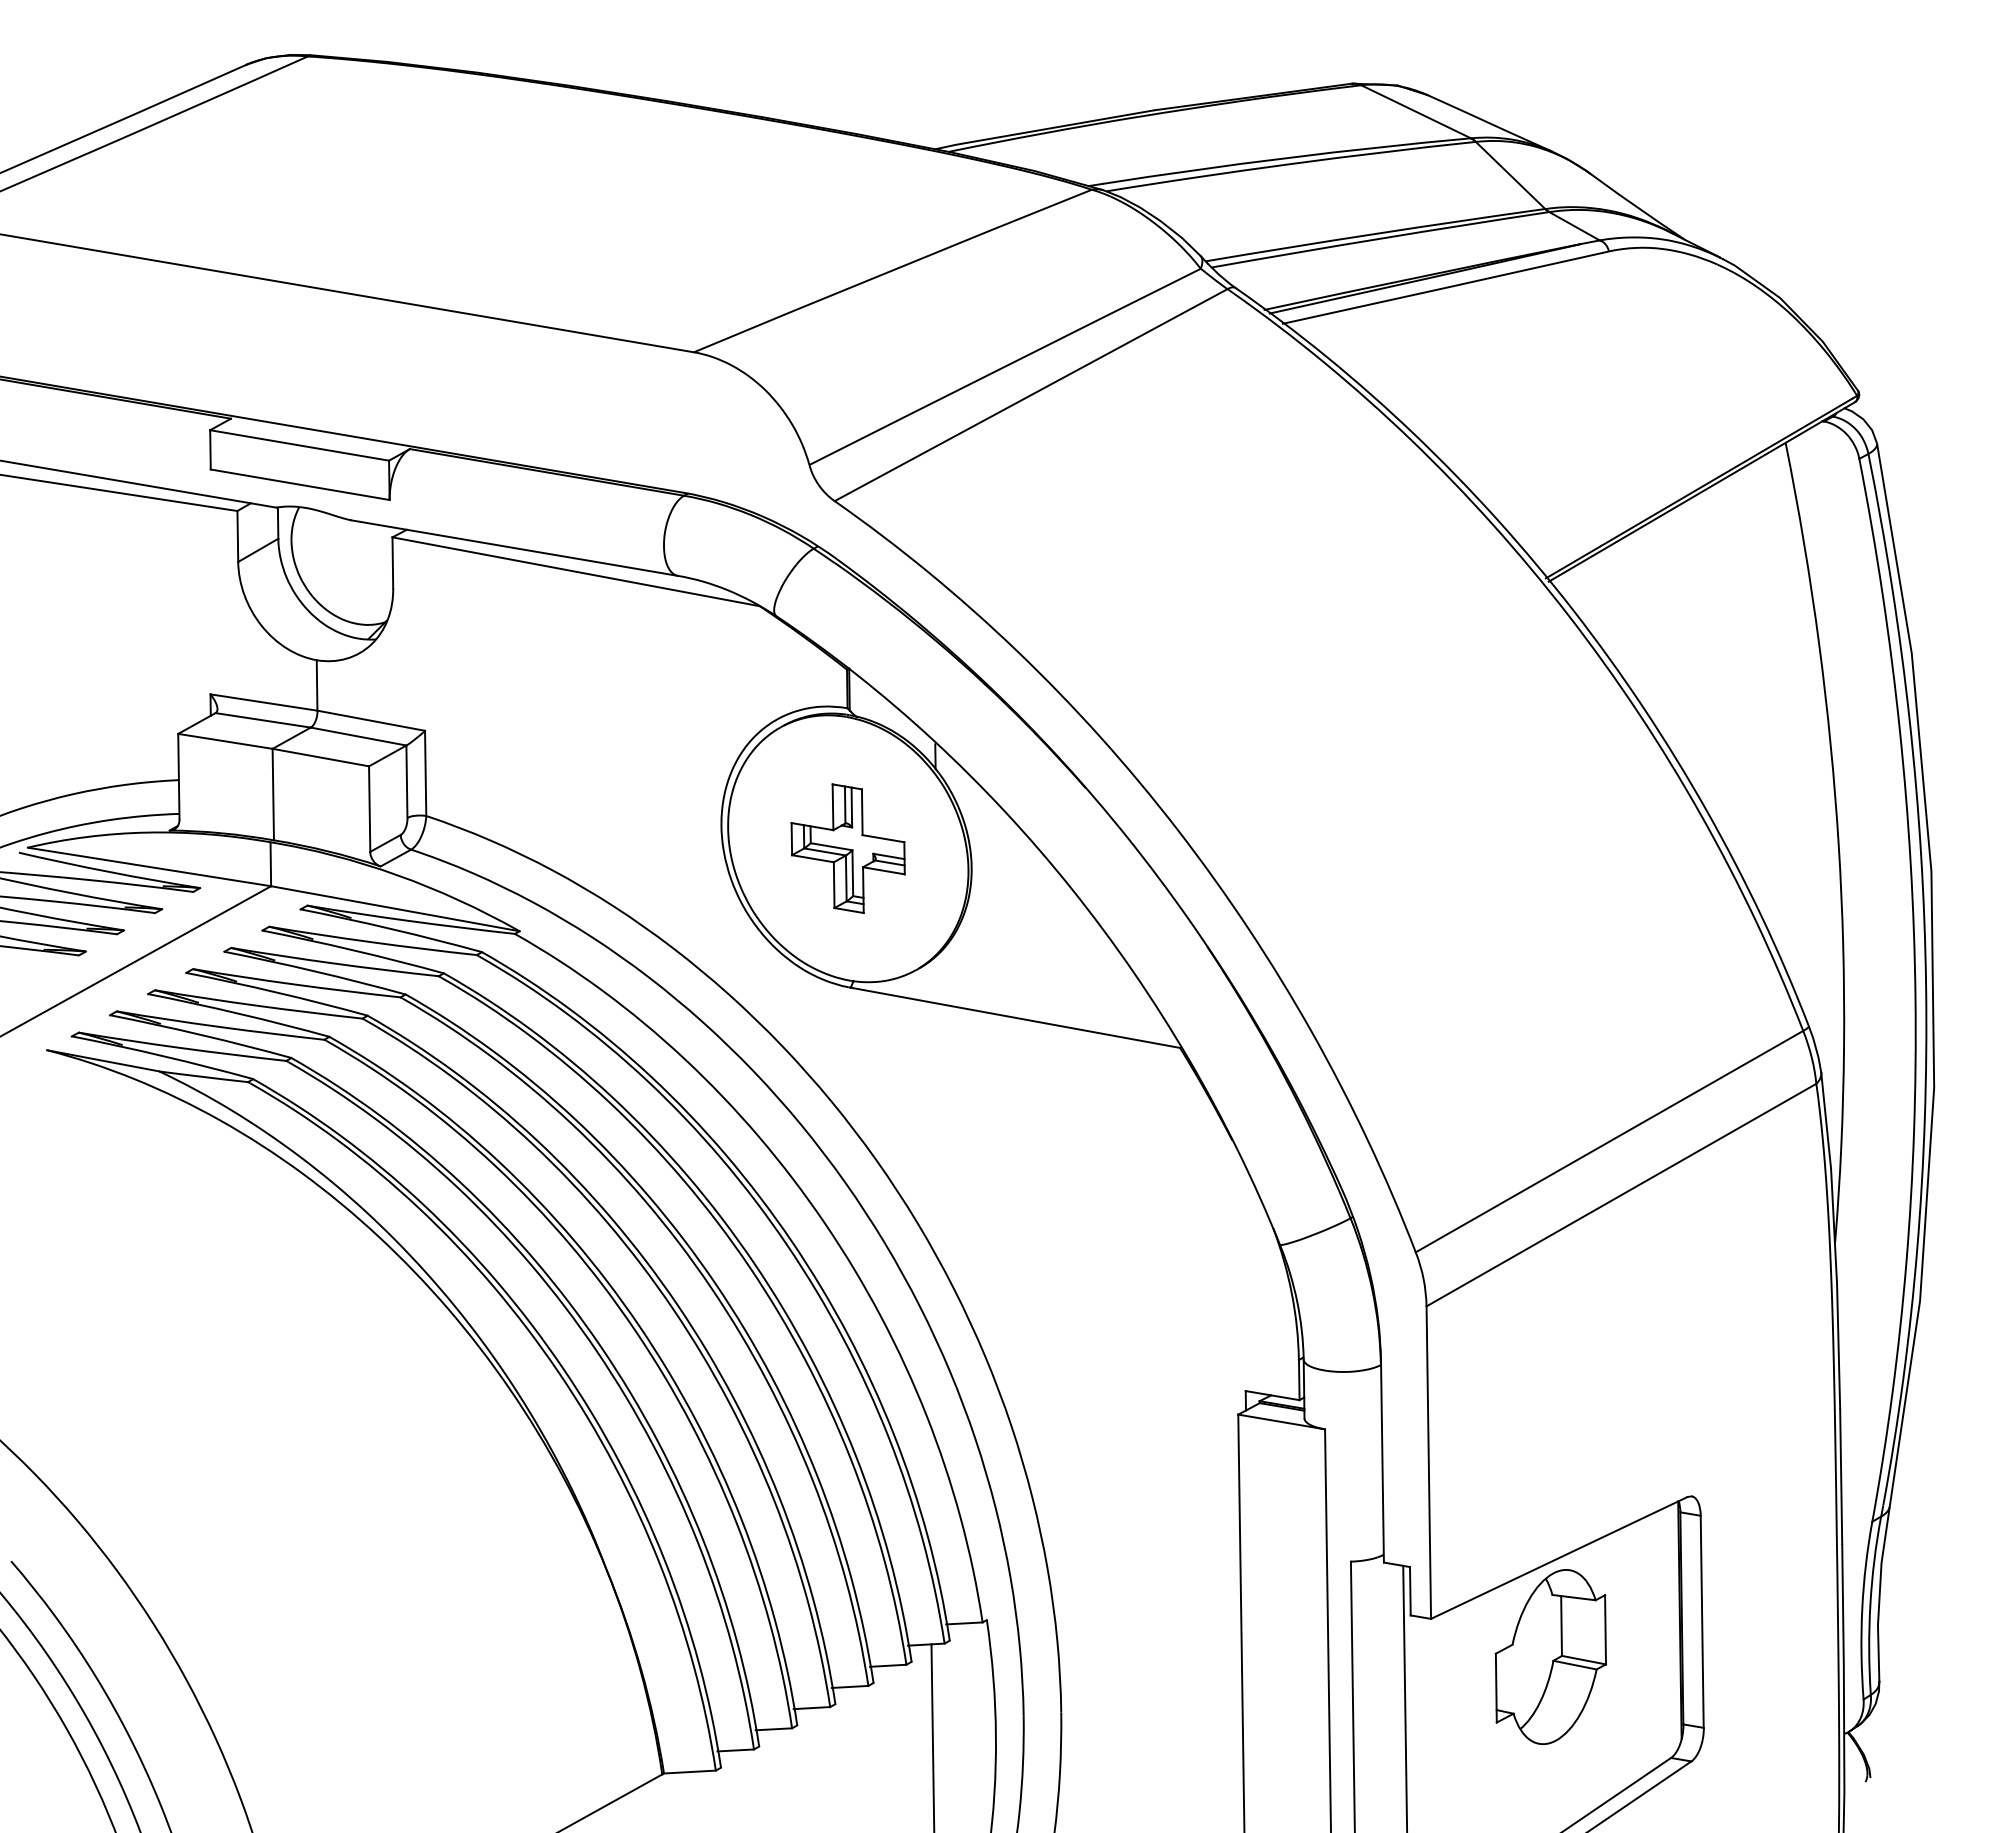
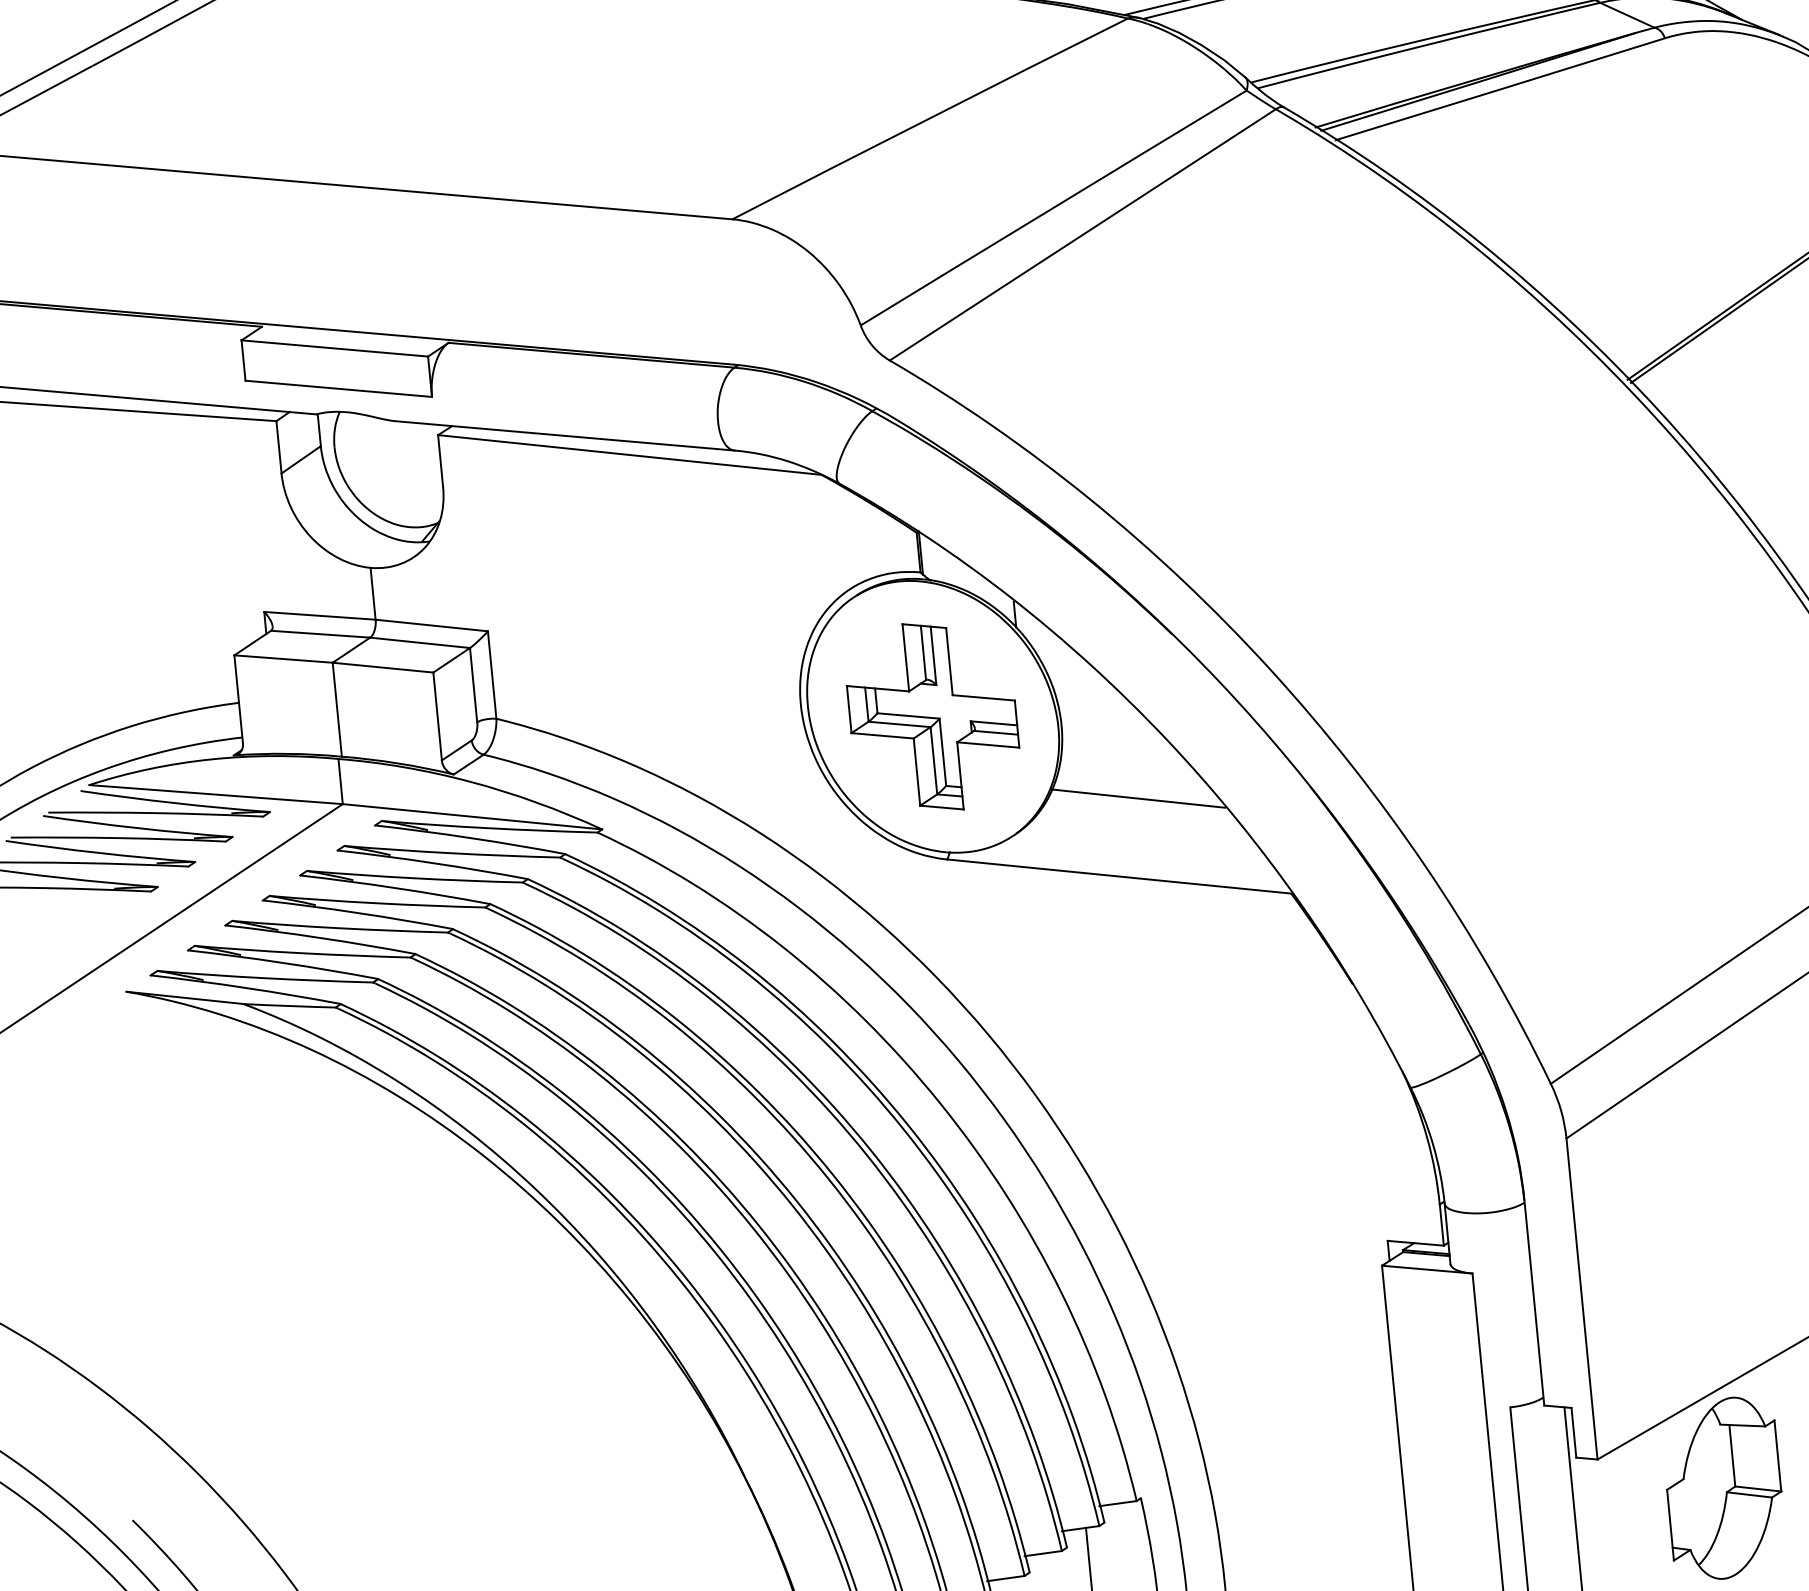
part: (847, 848) -> (932, 716), size x1.43
line: (1040, 943) -> (1138, 797), added

